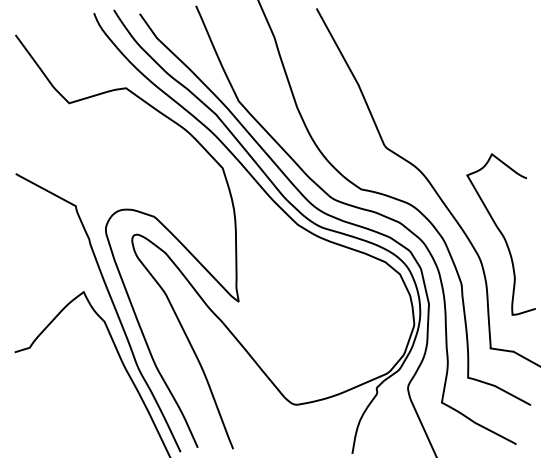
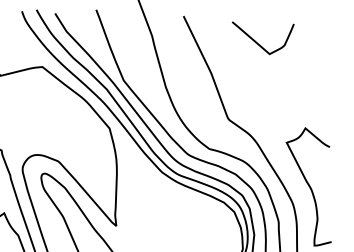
curve: (422, 41) -> (259, 43), added

